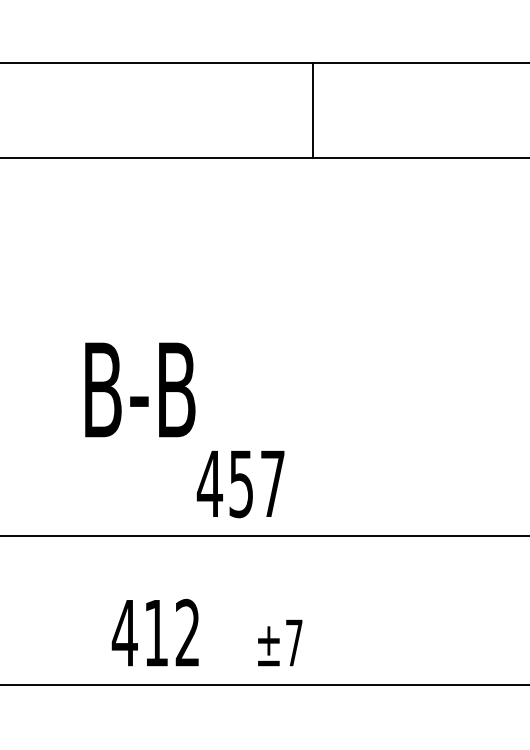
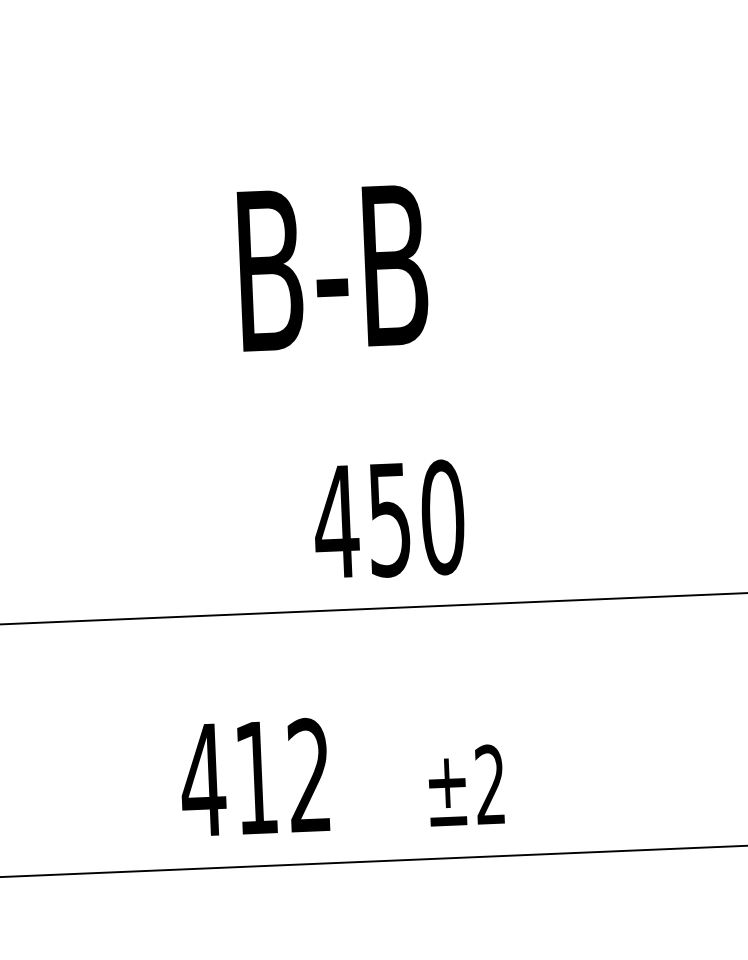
text: (140, 389) -> (333, 267), moved
text: (272, 483) -> (442, 516), 457 -> 450
text: (294, 642) -> (490, 784), ±7 -> ±2

